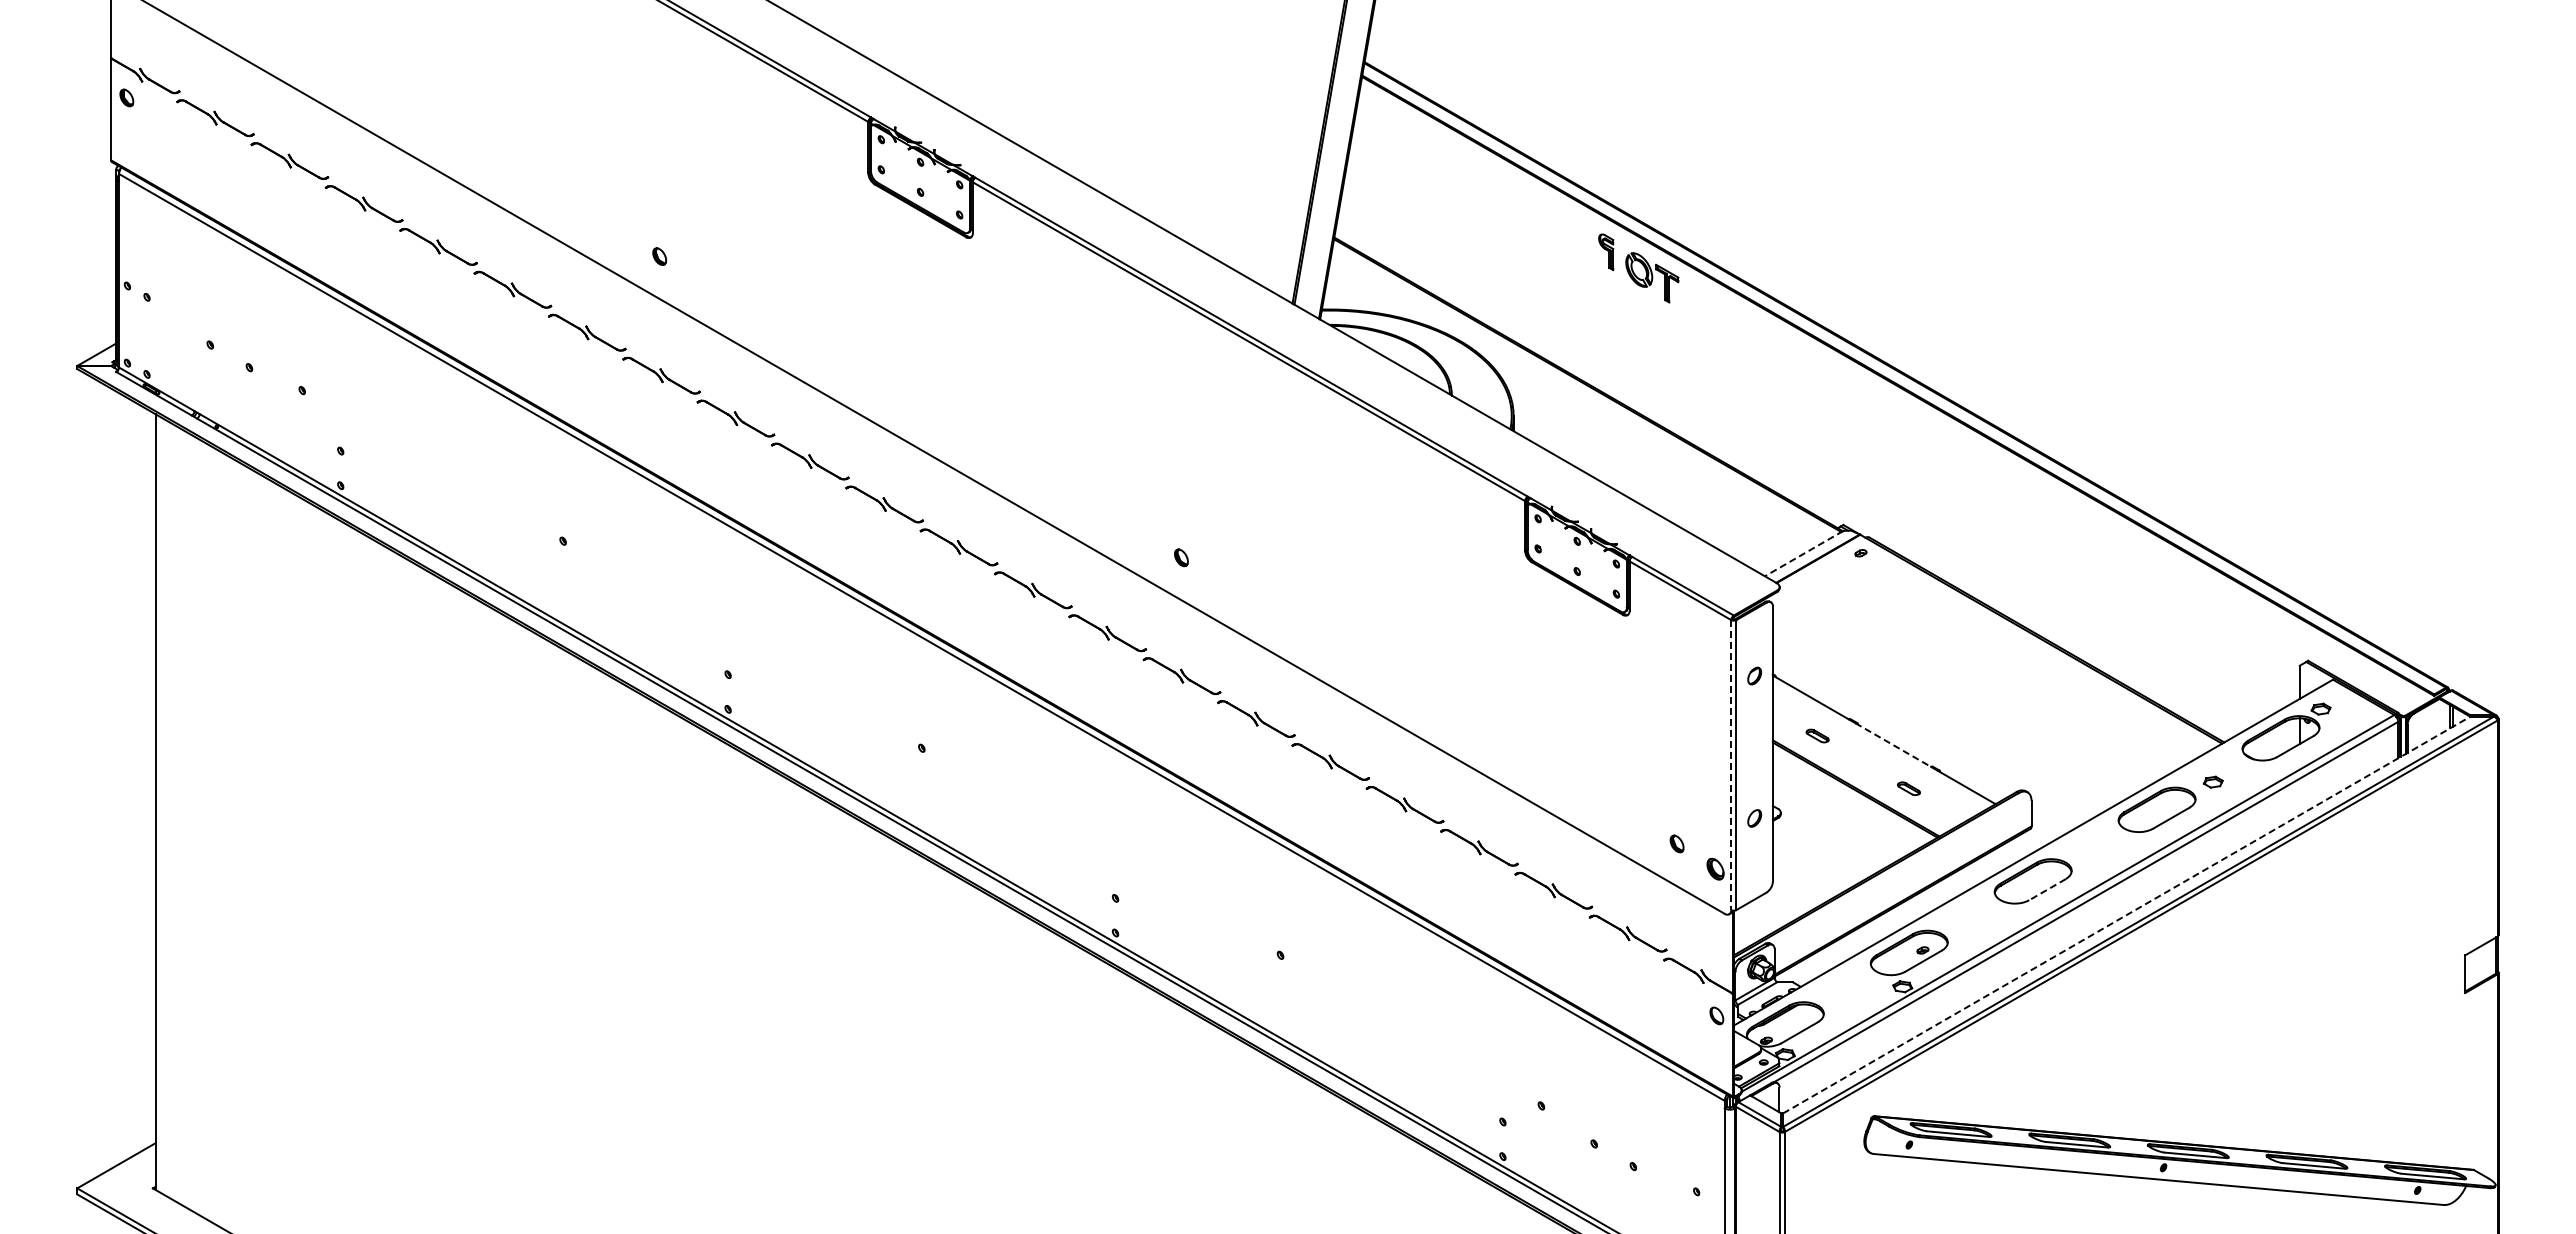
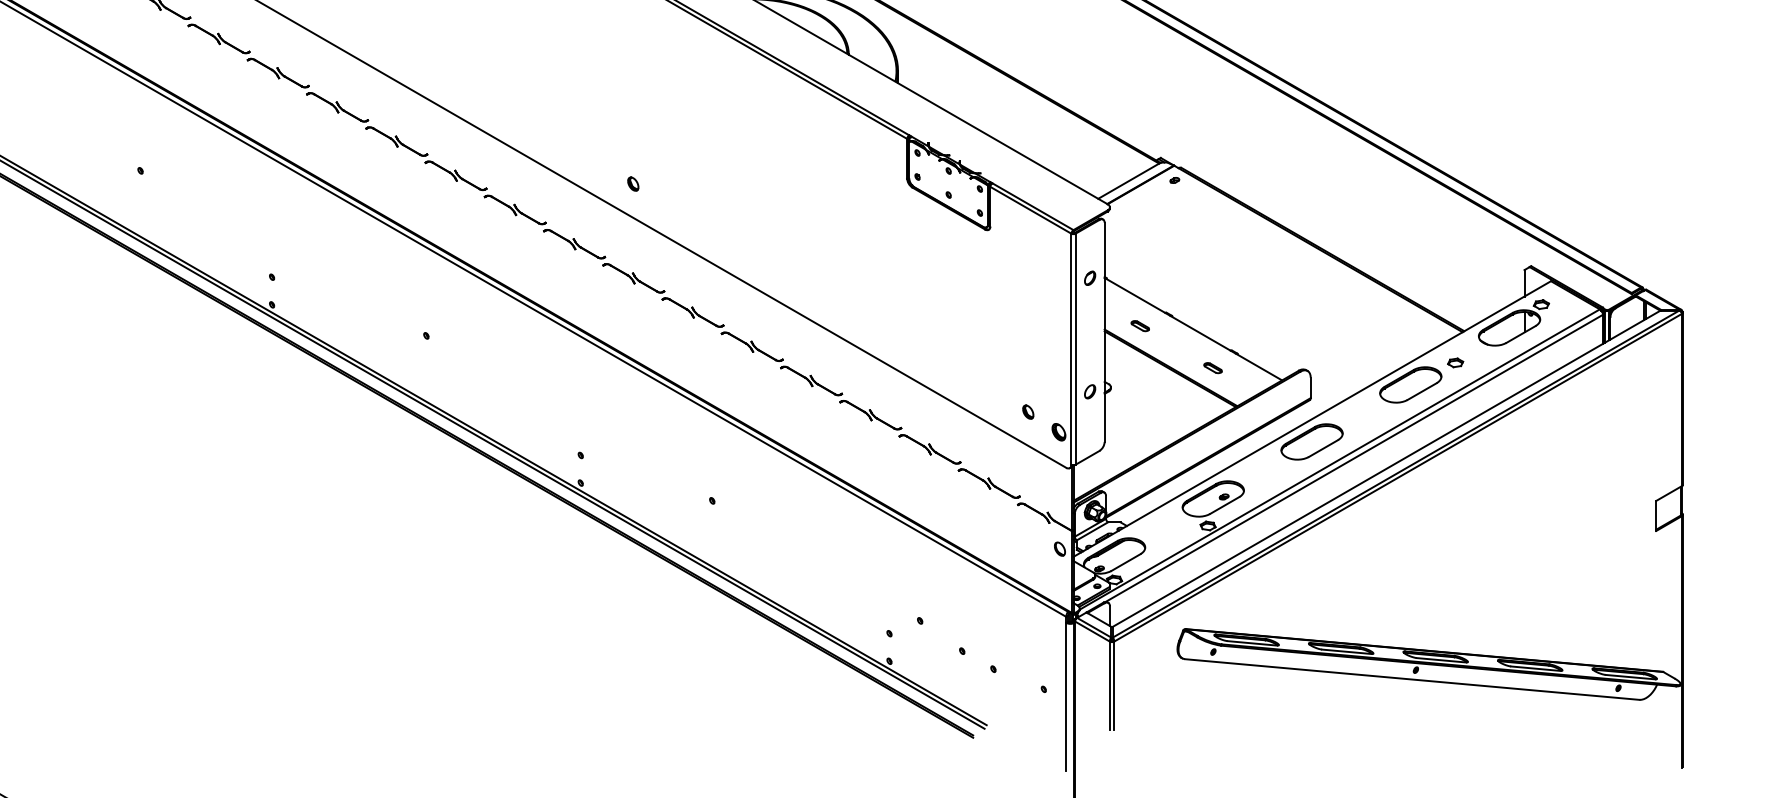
line: (1803, 553) -> (1129, 180), dashed -> solid
line: (1893, 745) -> (1200, 333), dashed -> solid
line: (1731, 765) -> (1071, 349), dashed -> solid
line: (2047, 889) -> (1323, 448), dashed -> solid
line: (2126, 914) -> (1386, 468), dashed -> solid

